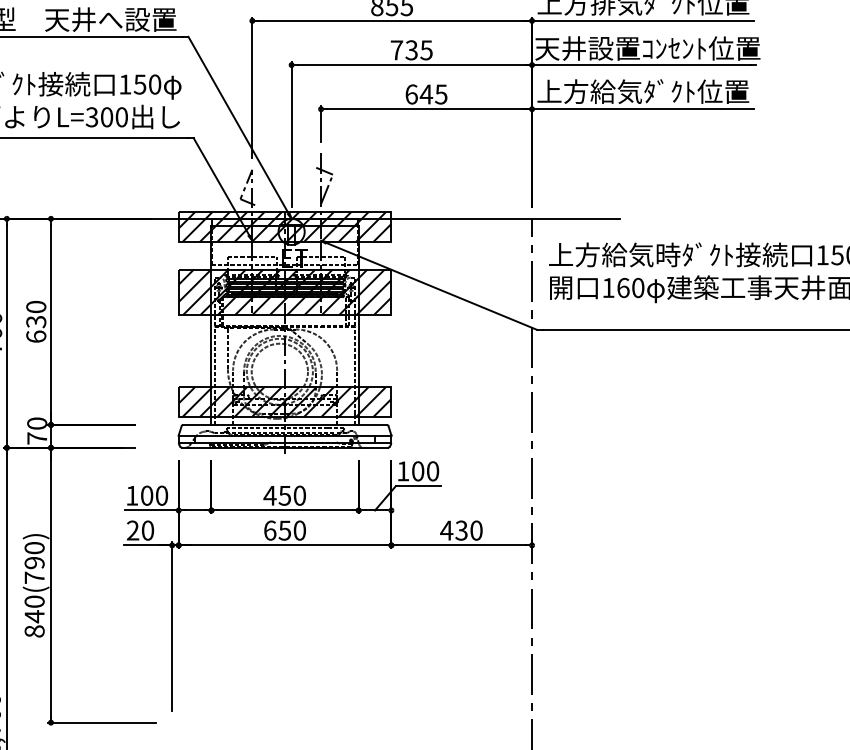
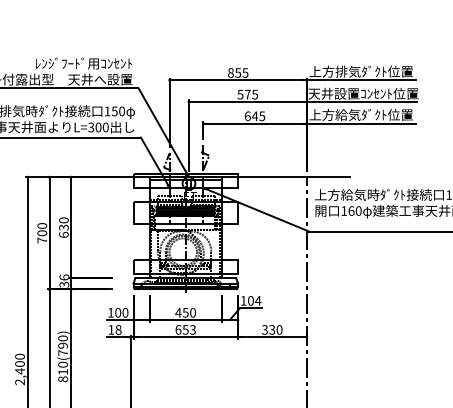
text: (402, 49) -> (243, 94), 735 -> 575
hatch: (284, 225) -> (185, 180), removed
hatch: (284, 292) -> (185, 213), removed
hatch: (284, 401) -> (185, 266), removed
text: (37, 429) -> (64, 280), 70 -> 36
text: (433, 470) -> (258, 300), 100 -> 104
text: (139, 529) -> (114, 329), 20 -> 18
text: (298, 529) -> (192, 329), 650 -> 653
text: (445, 529) -> (264, 329), 430 -> 330
text: (33, 615) -> (62, 371), 840(790) -> 810(790)

